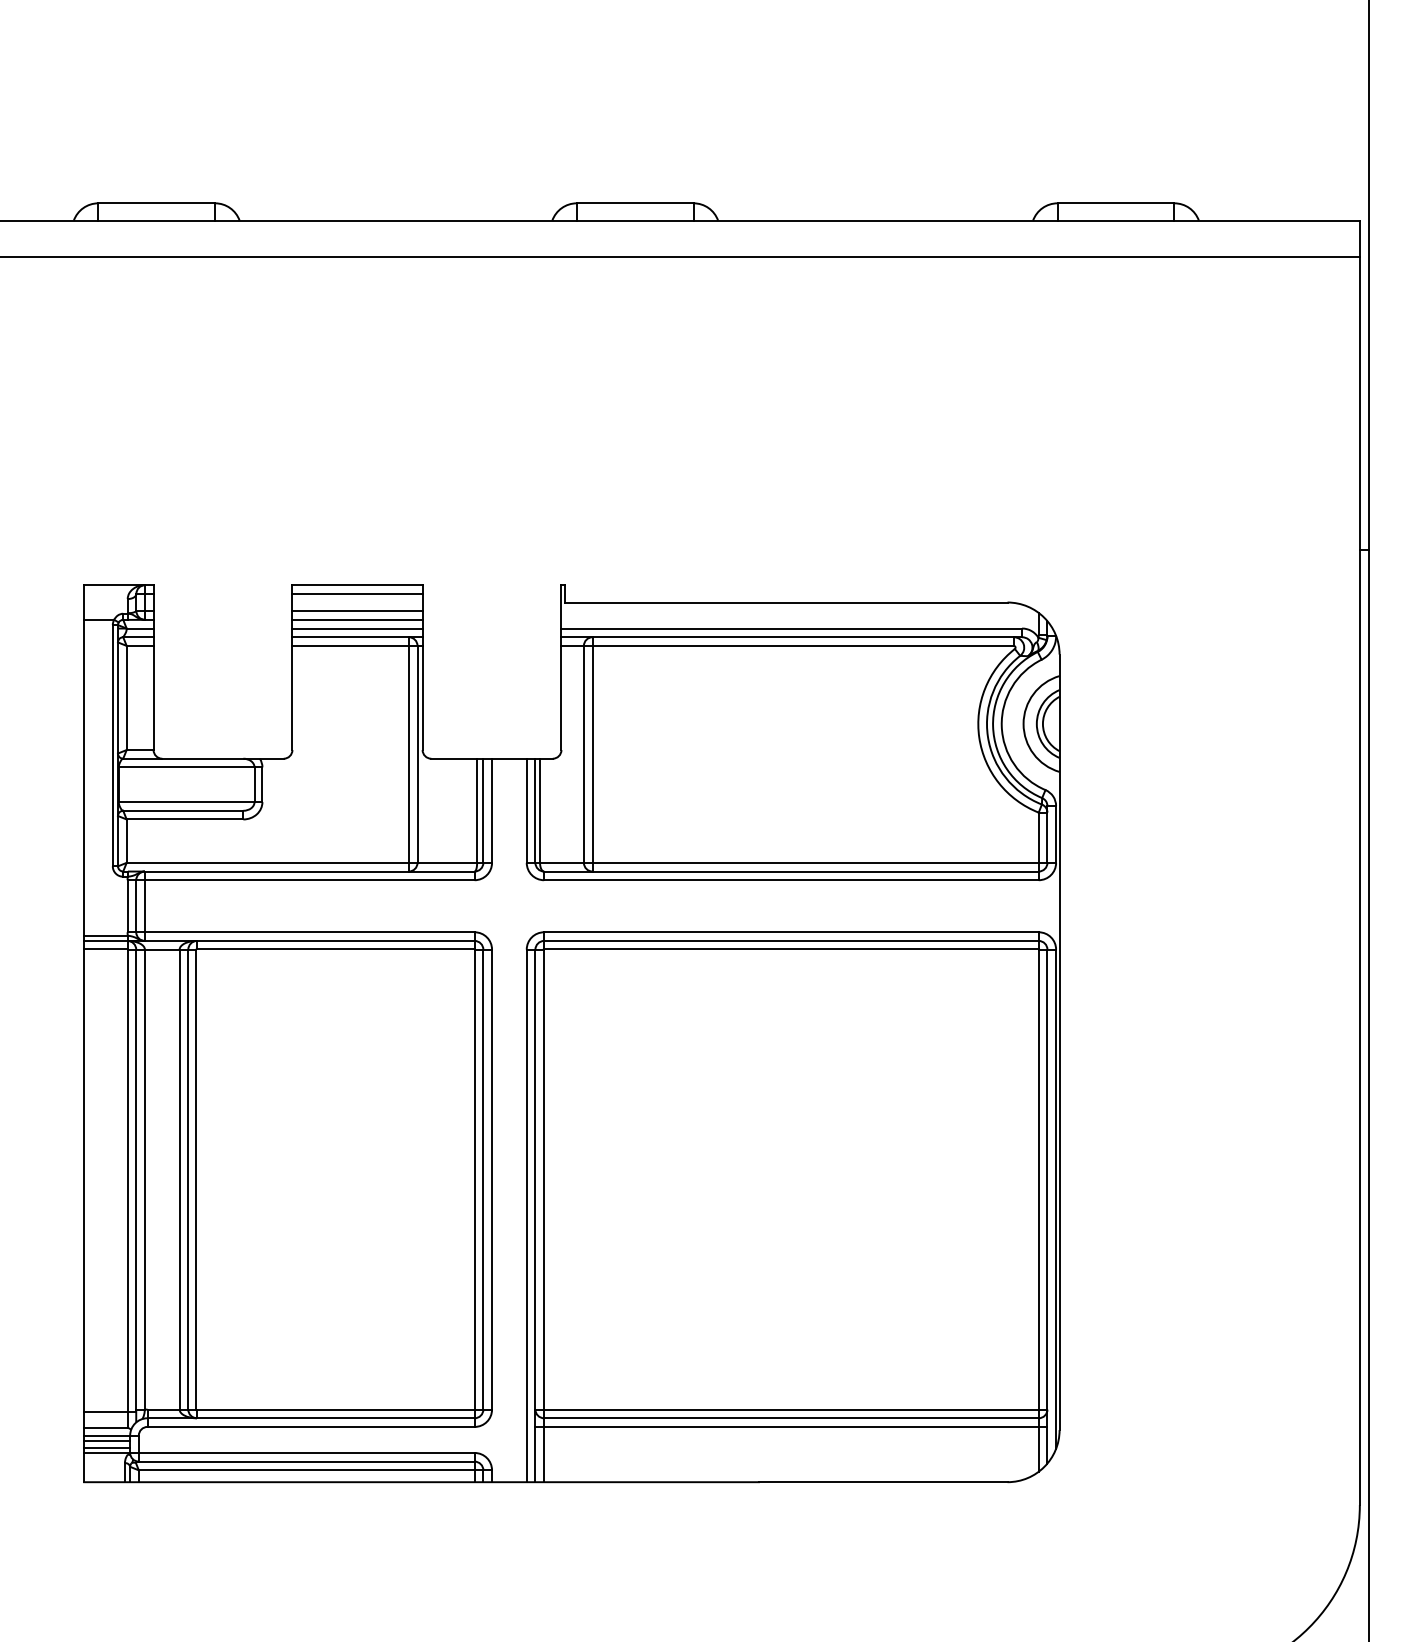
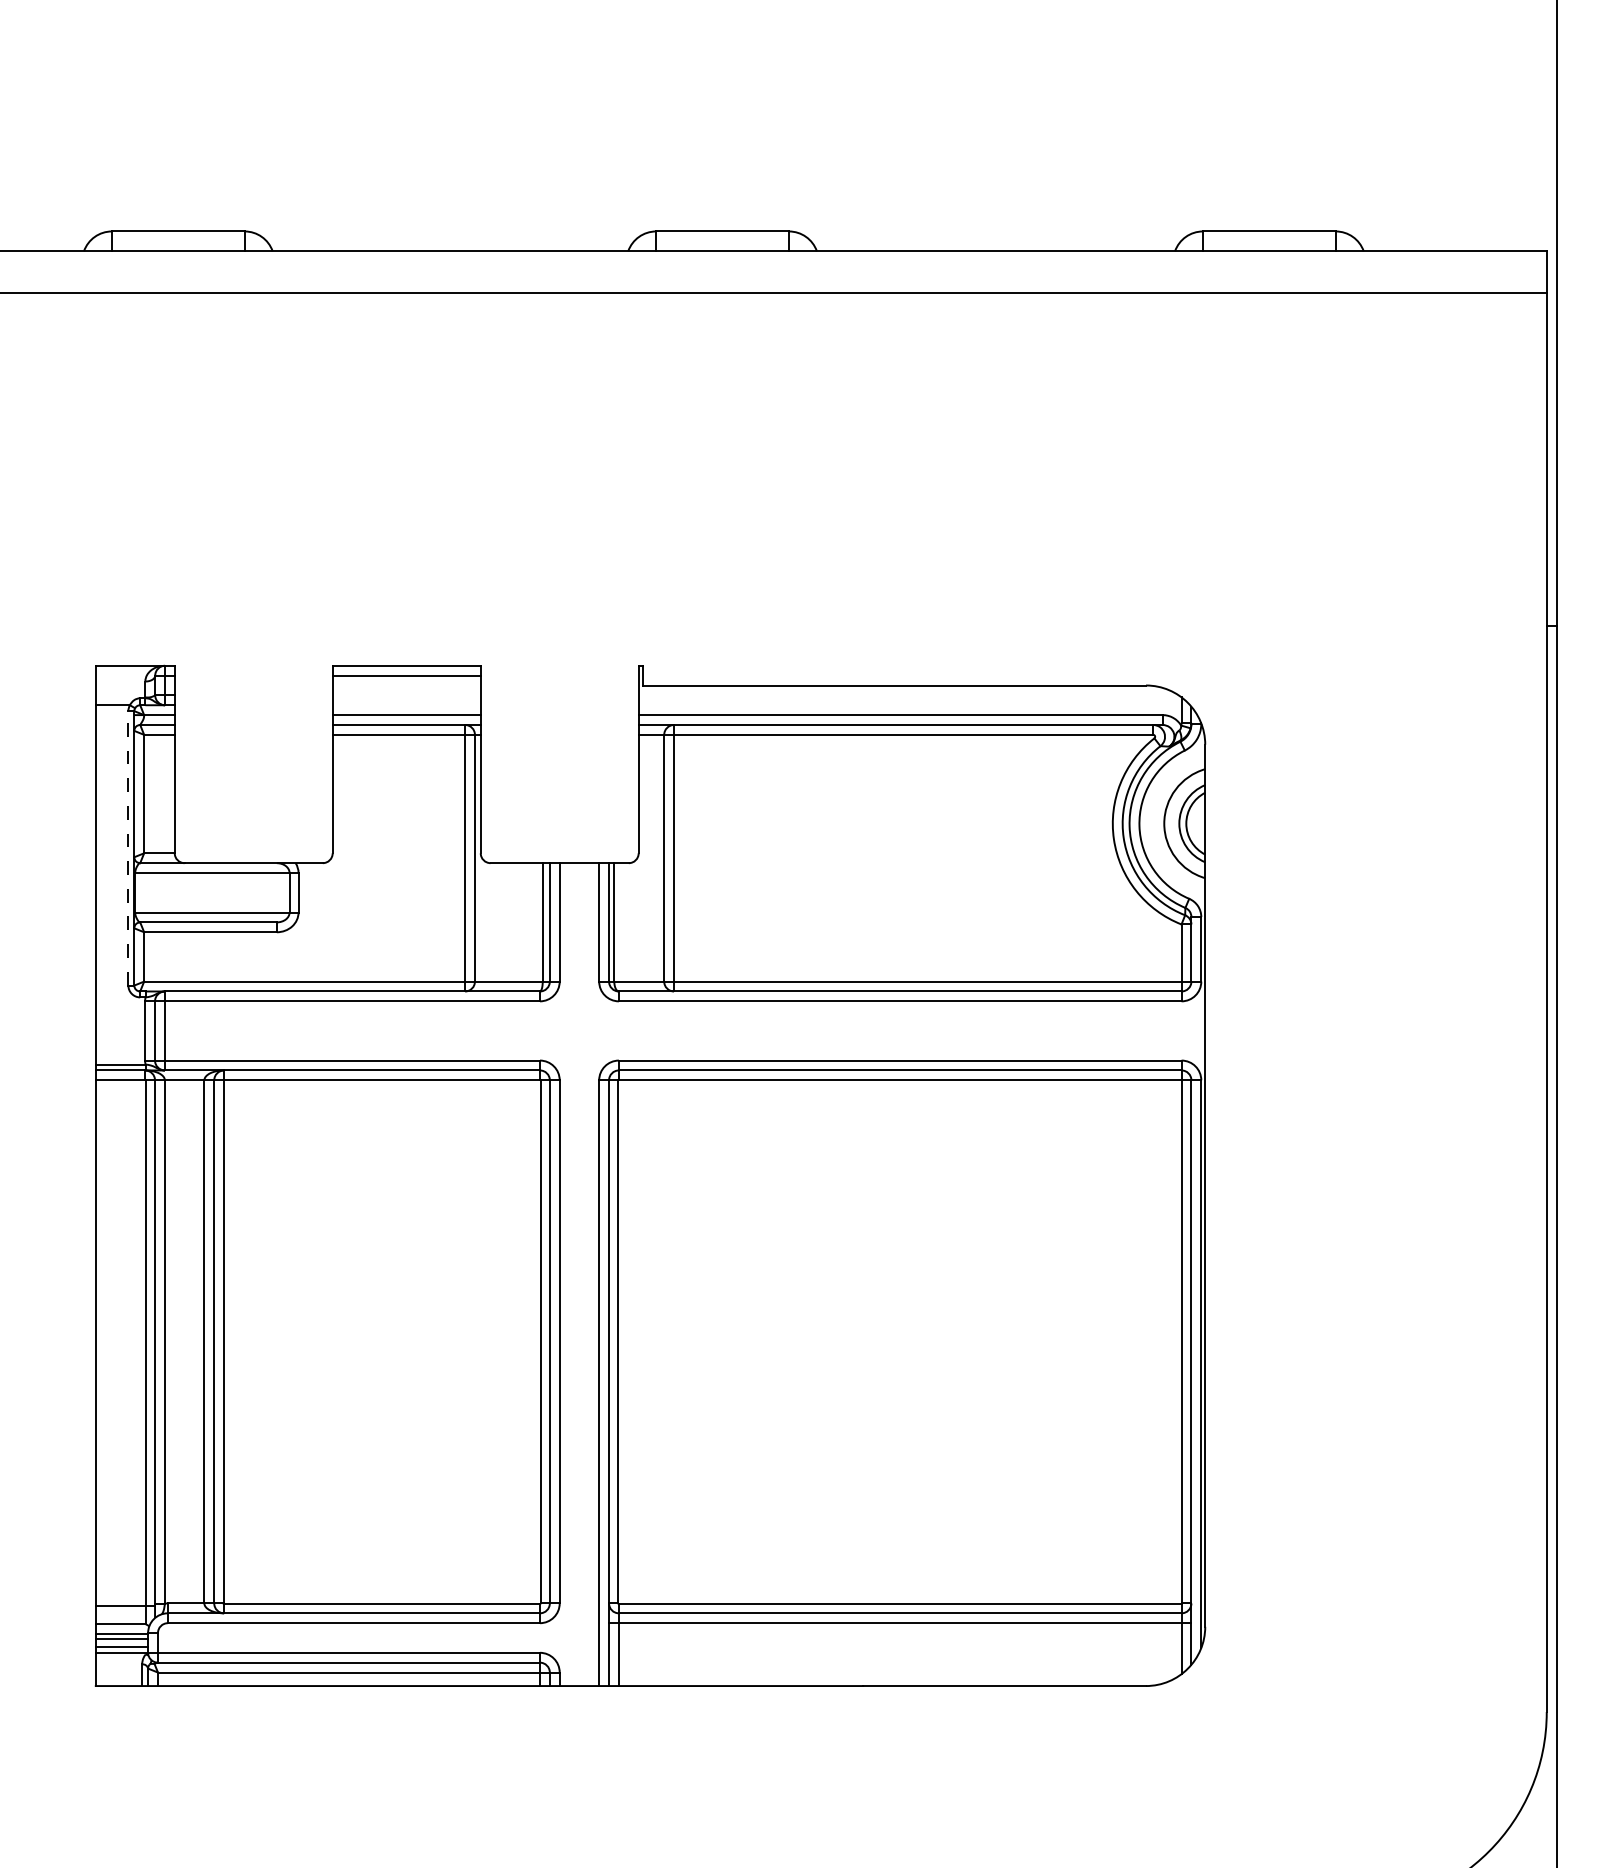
line: (357, 611) -> (406, 695), removed
line: (357, 619) -> (406, 704), removed
line: (112, 745) -> (128, 848), solid -> dashed

